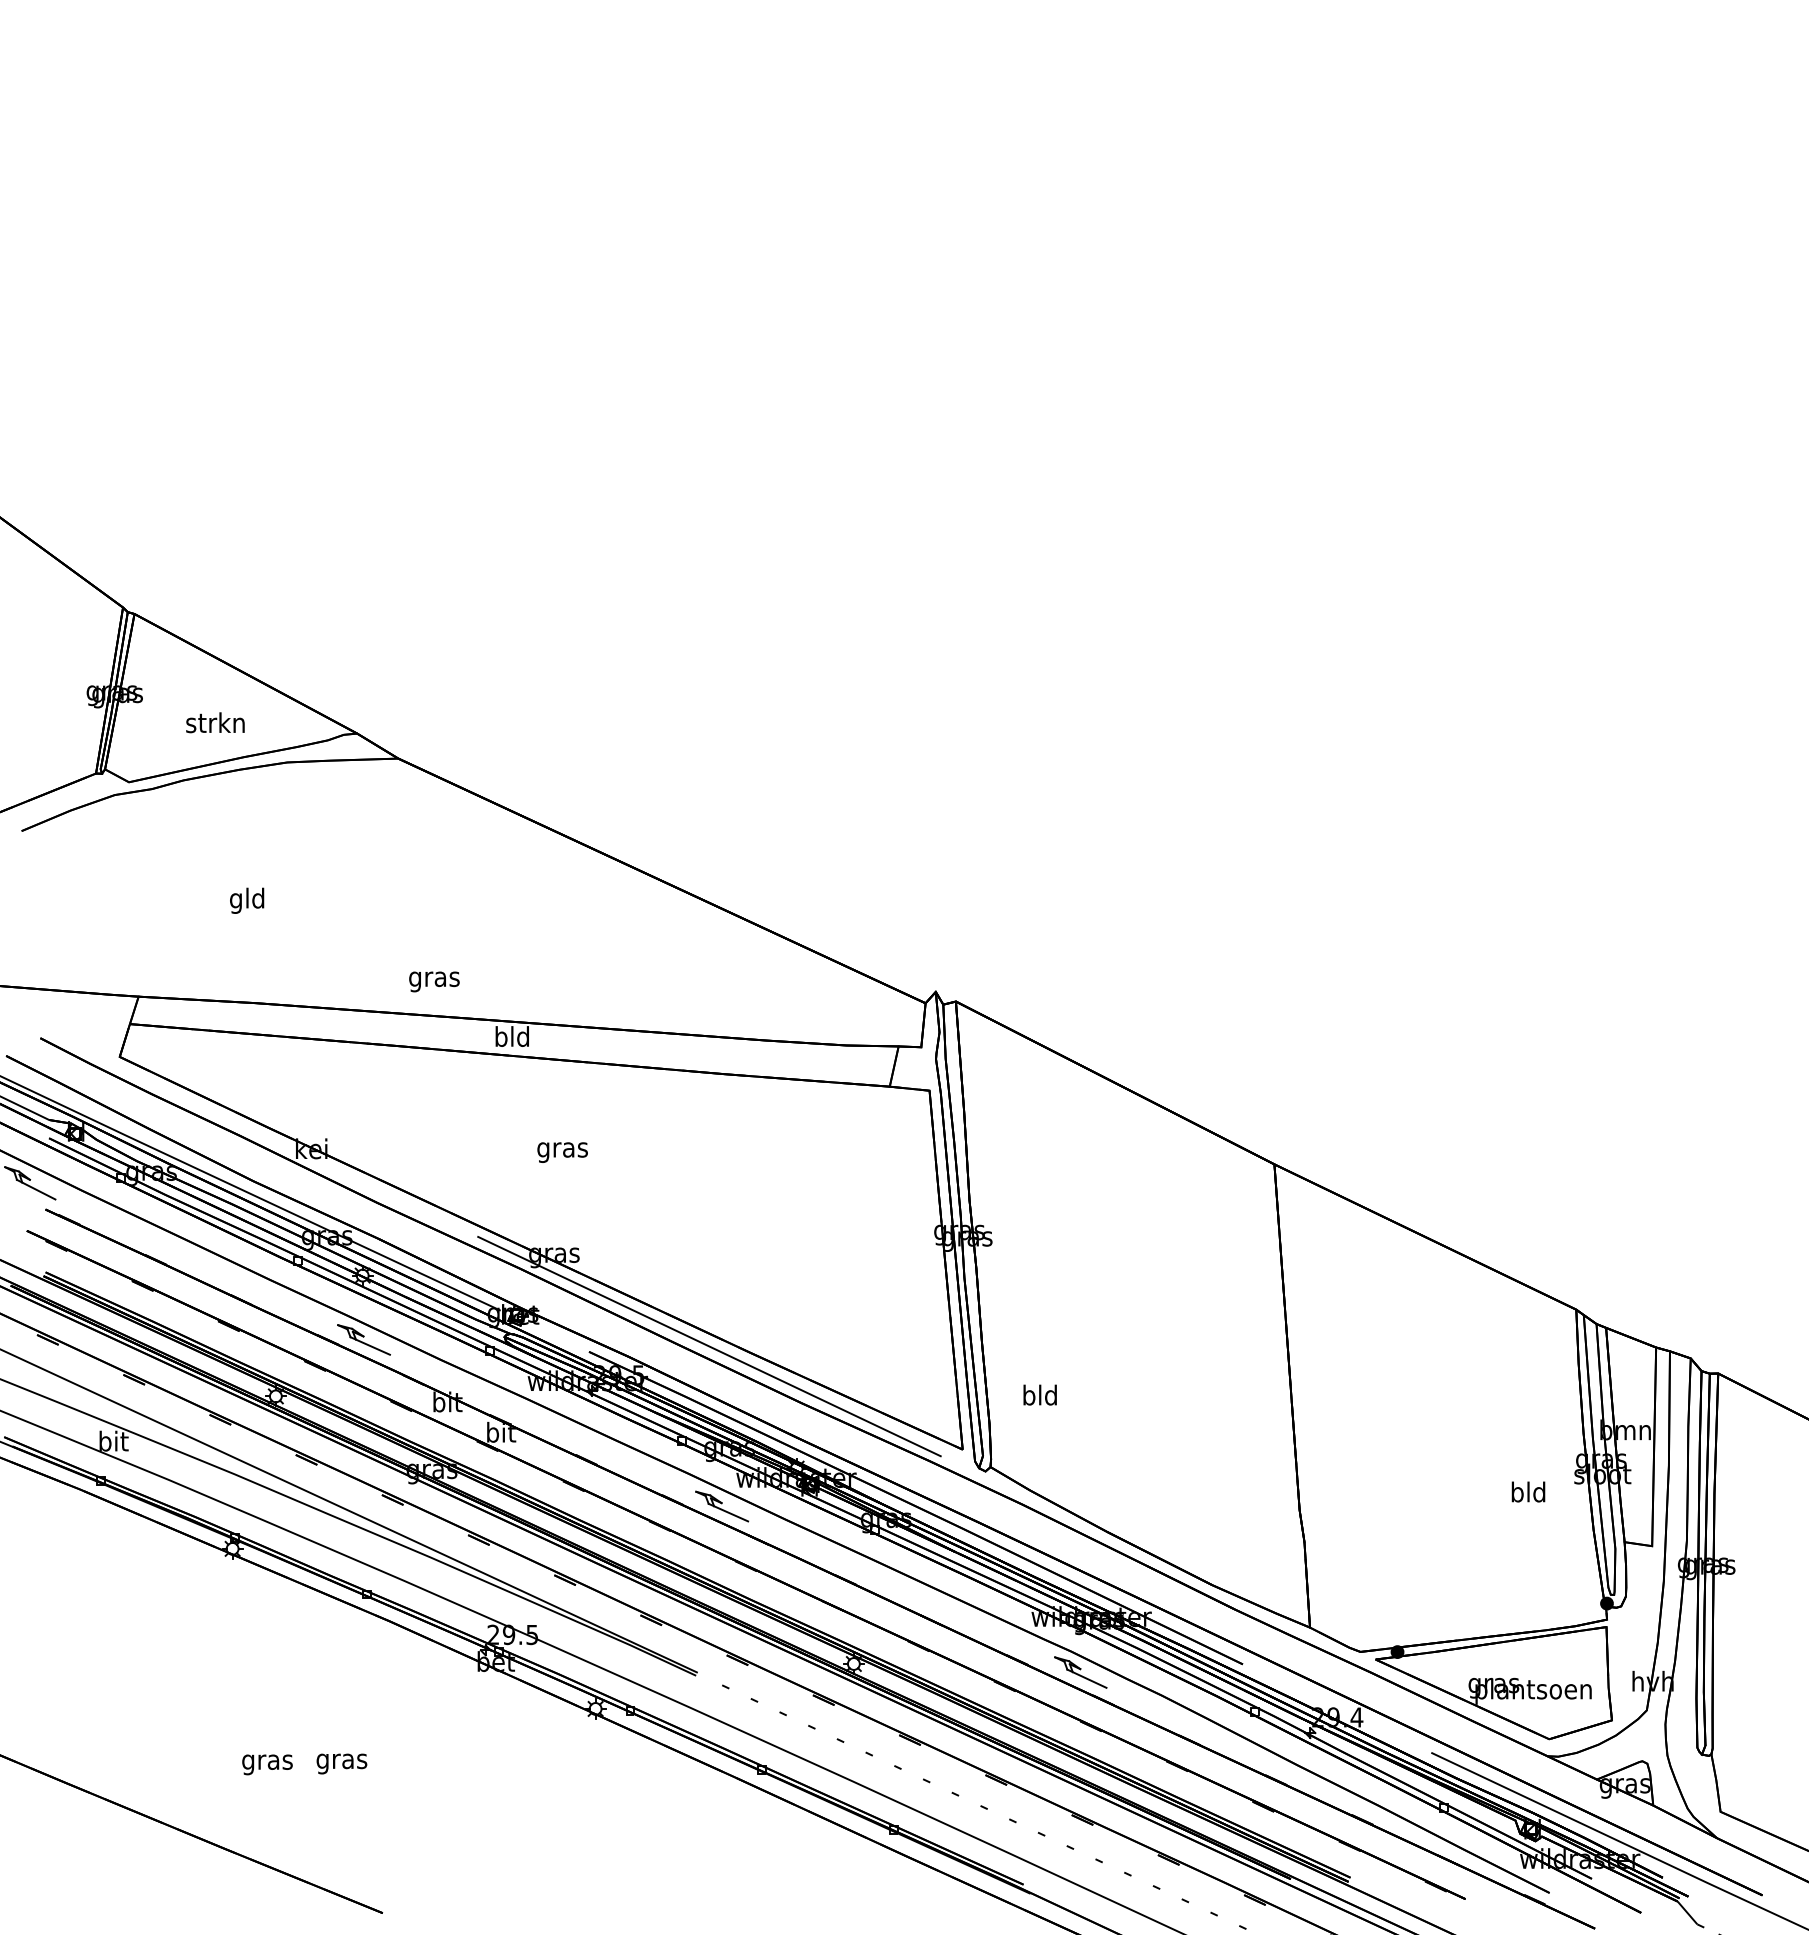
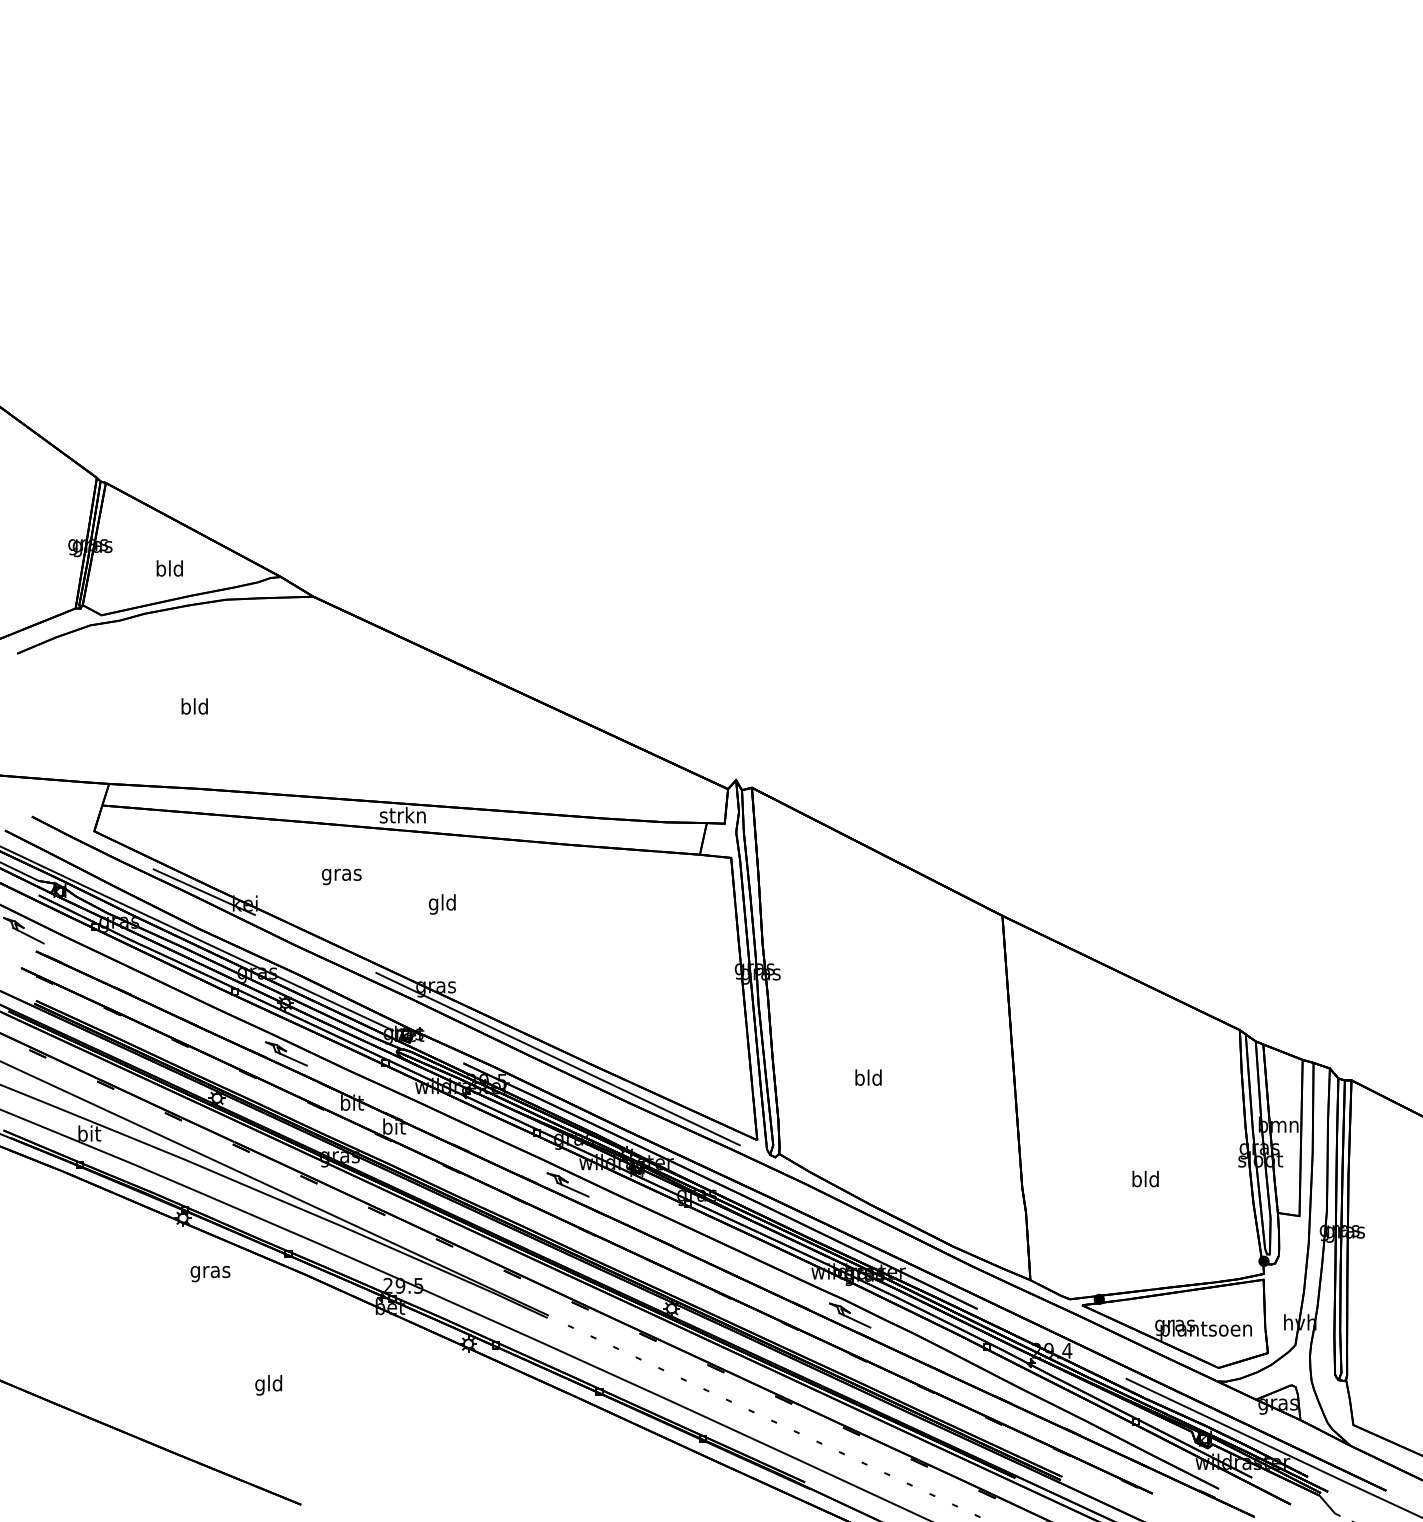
text: (215, 722) -> (169, 568), strkn -> bld
text: (236, 900) -> (186, 708), gld -> bld
text: (434, 981) -> (341, 876), moved
text: (511, 1036) -> (402, 815), bld -> strkn
line: (259, 1134) -> (204, 892), added
text: (562, 1149) -> (442, 904), gras -> gld
text: (1039, 1394) -> (868, 1077), moved
text: (1528, 1491) -> (1145, 1178), moved
text: (341, 1761) -> (268, 1385), gras -> gld
text: (267, 1764) -> (210, 1273), moved

